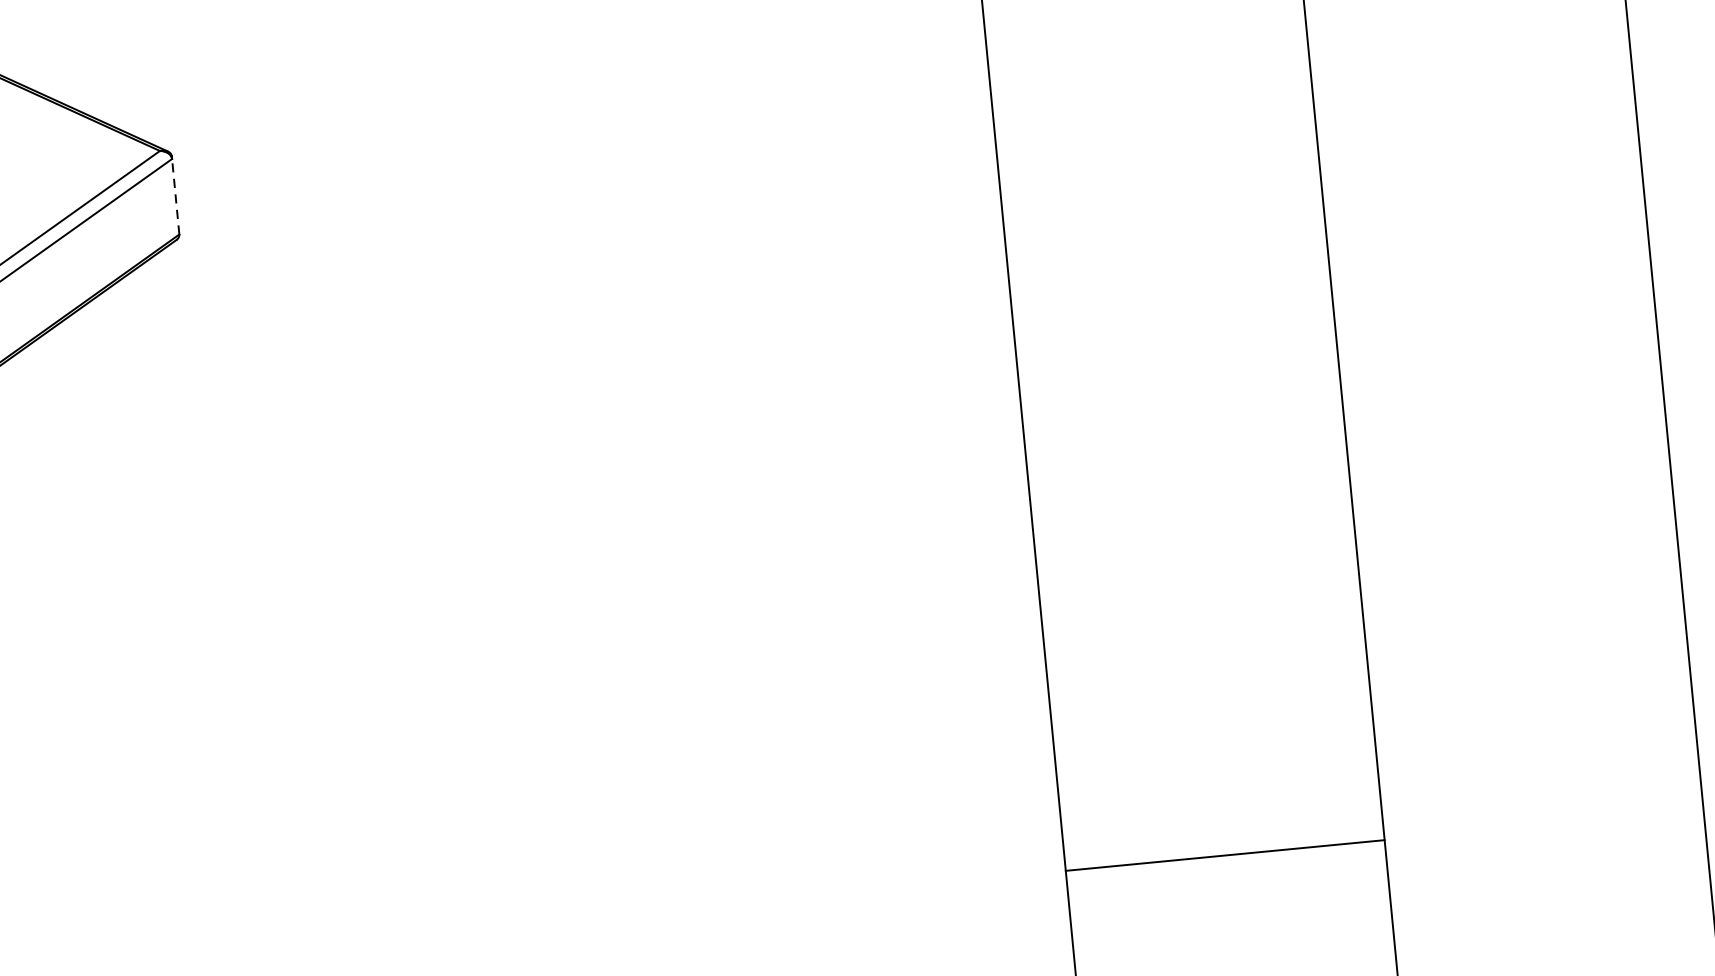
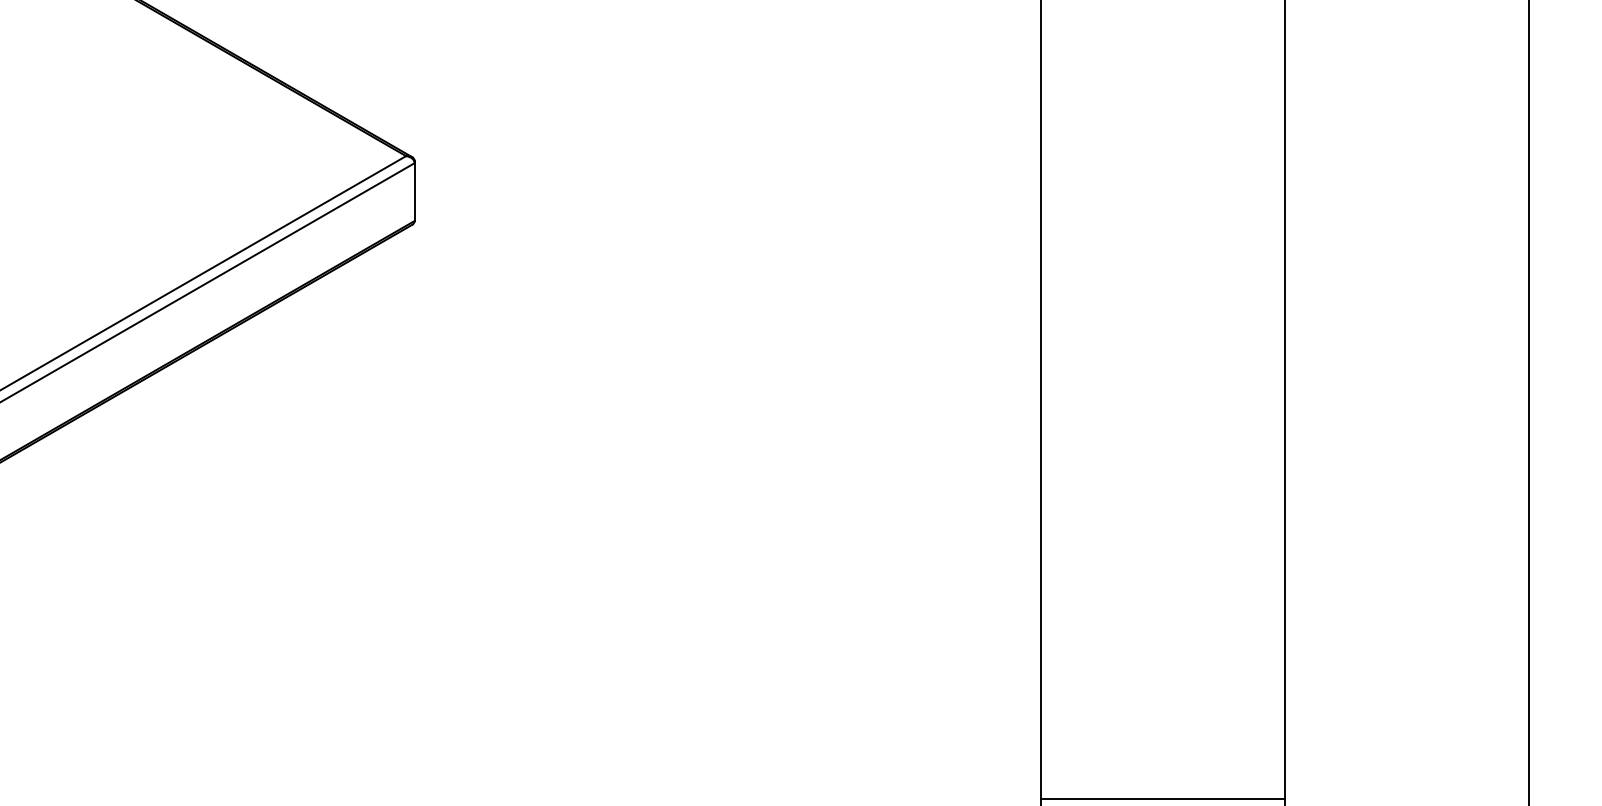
line: (175, 197) -> (414, 192), dashed -> solid
line: (1225, 855) -> (1162, 799), moved

